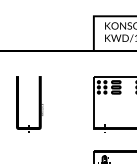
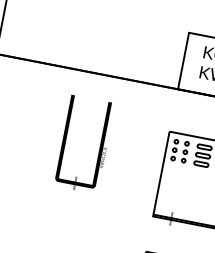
part: (38, 104) -> (98, 147), moved

